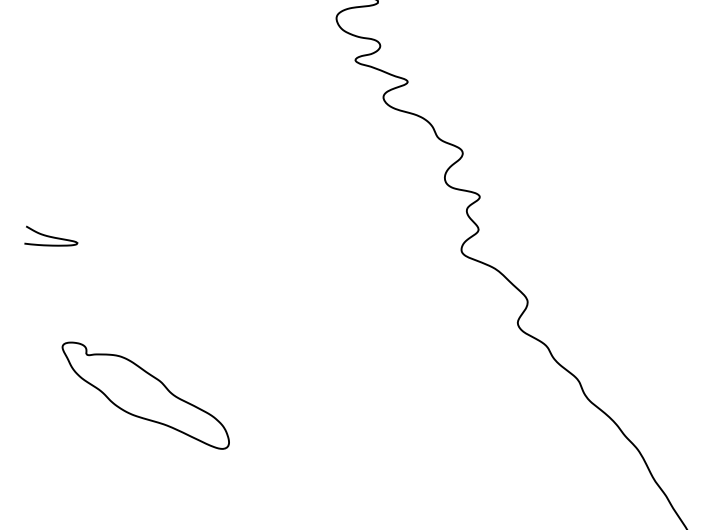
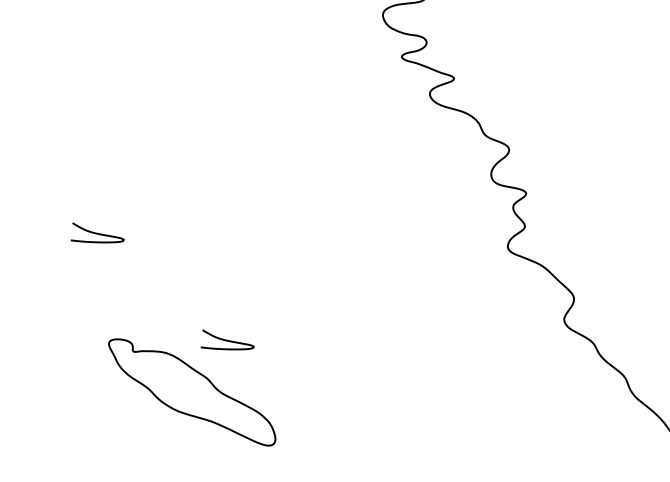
curve: (181, 343) -> (227, 340), added

